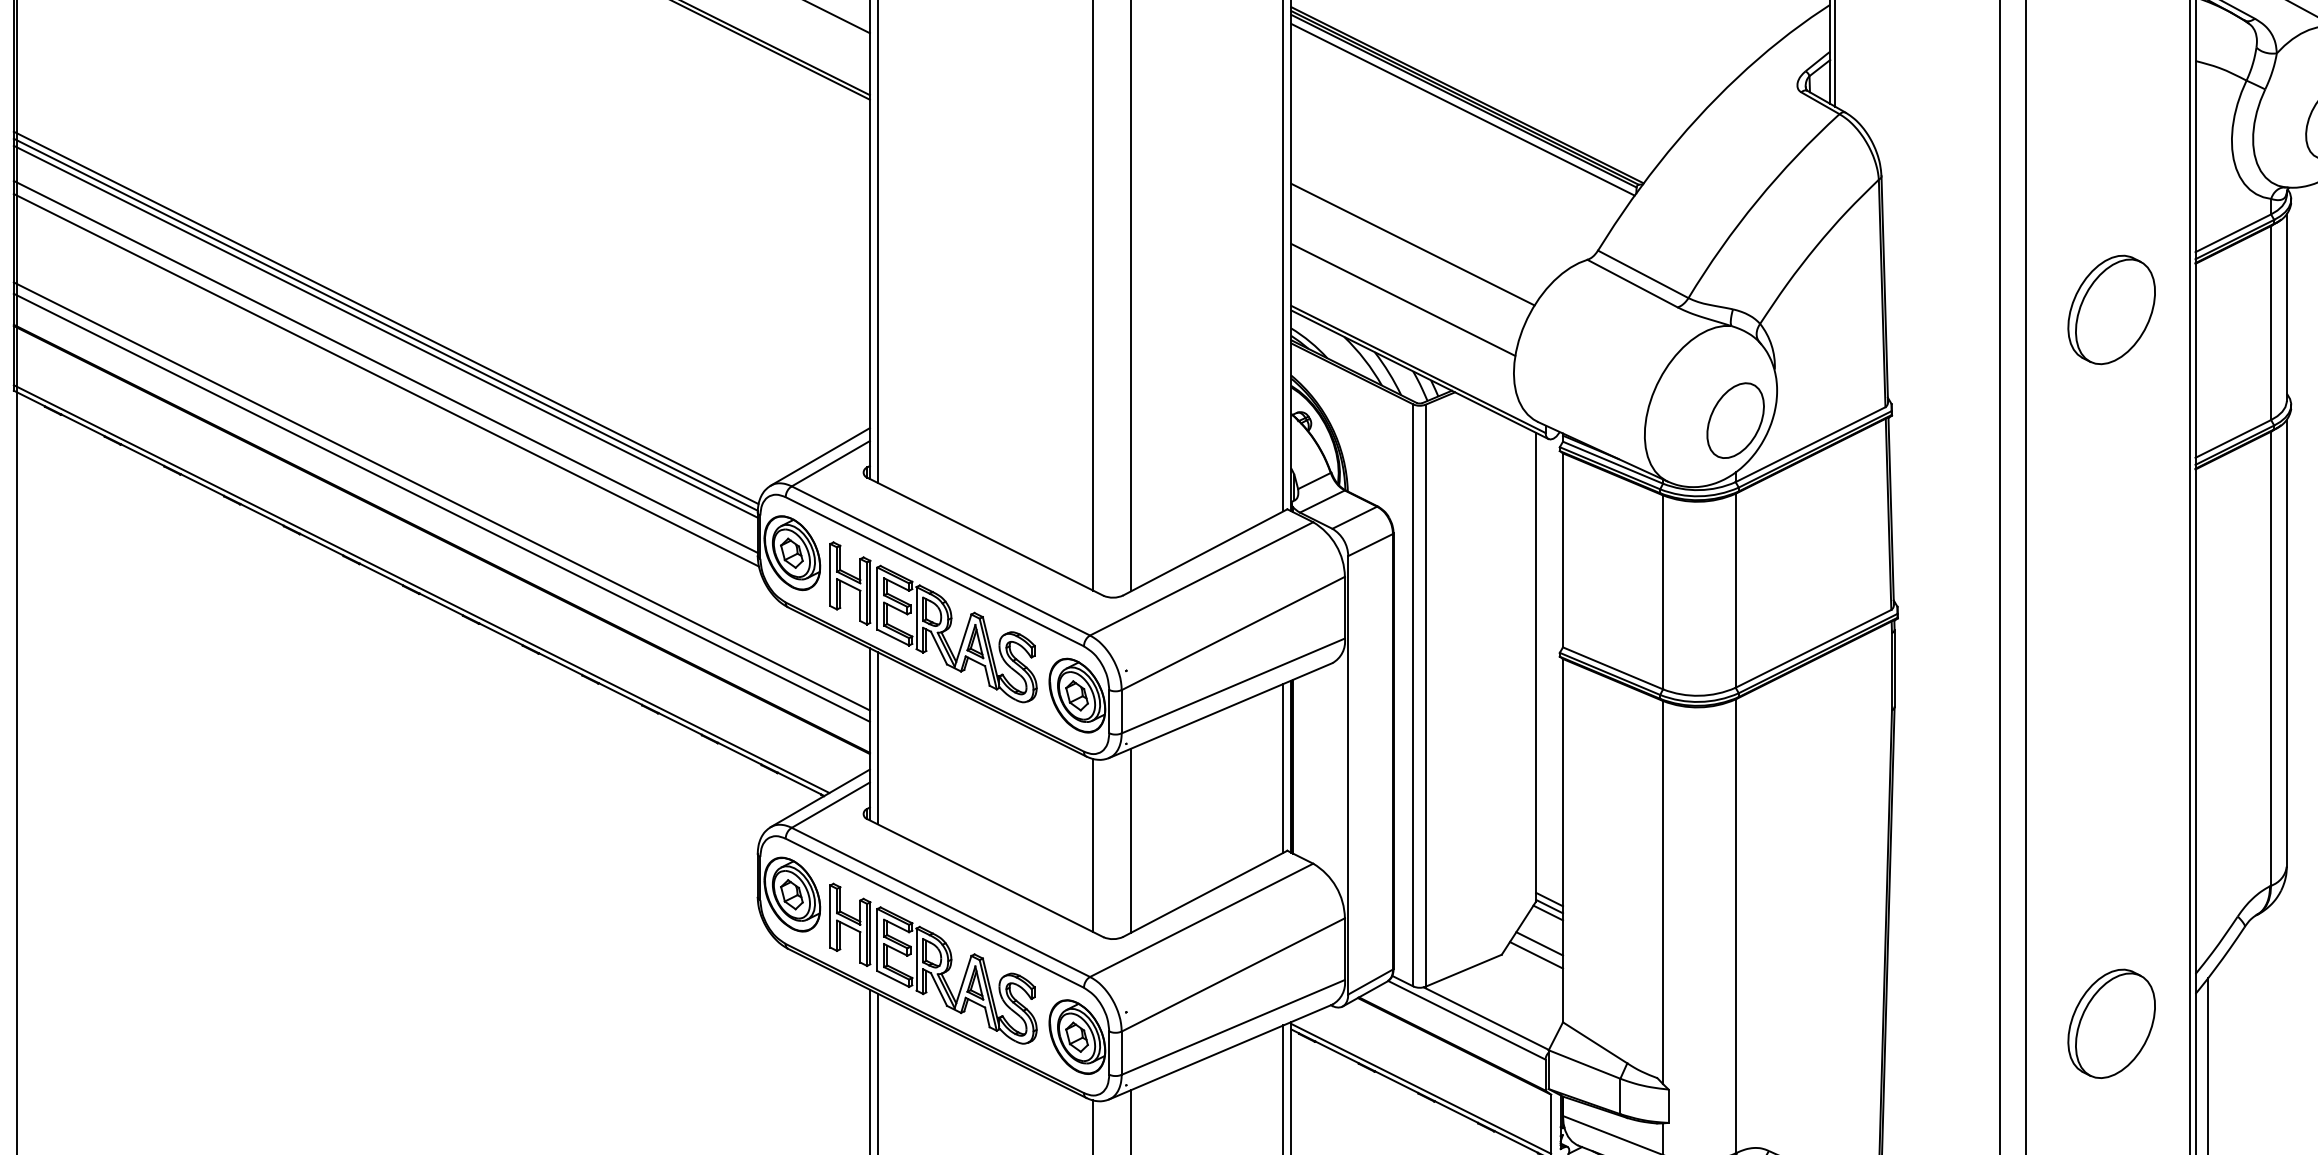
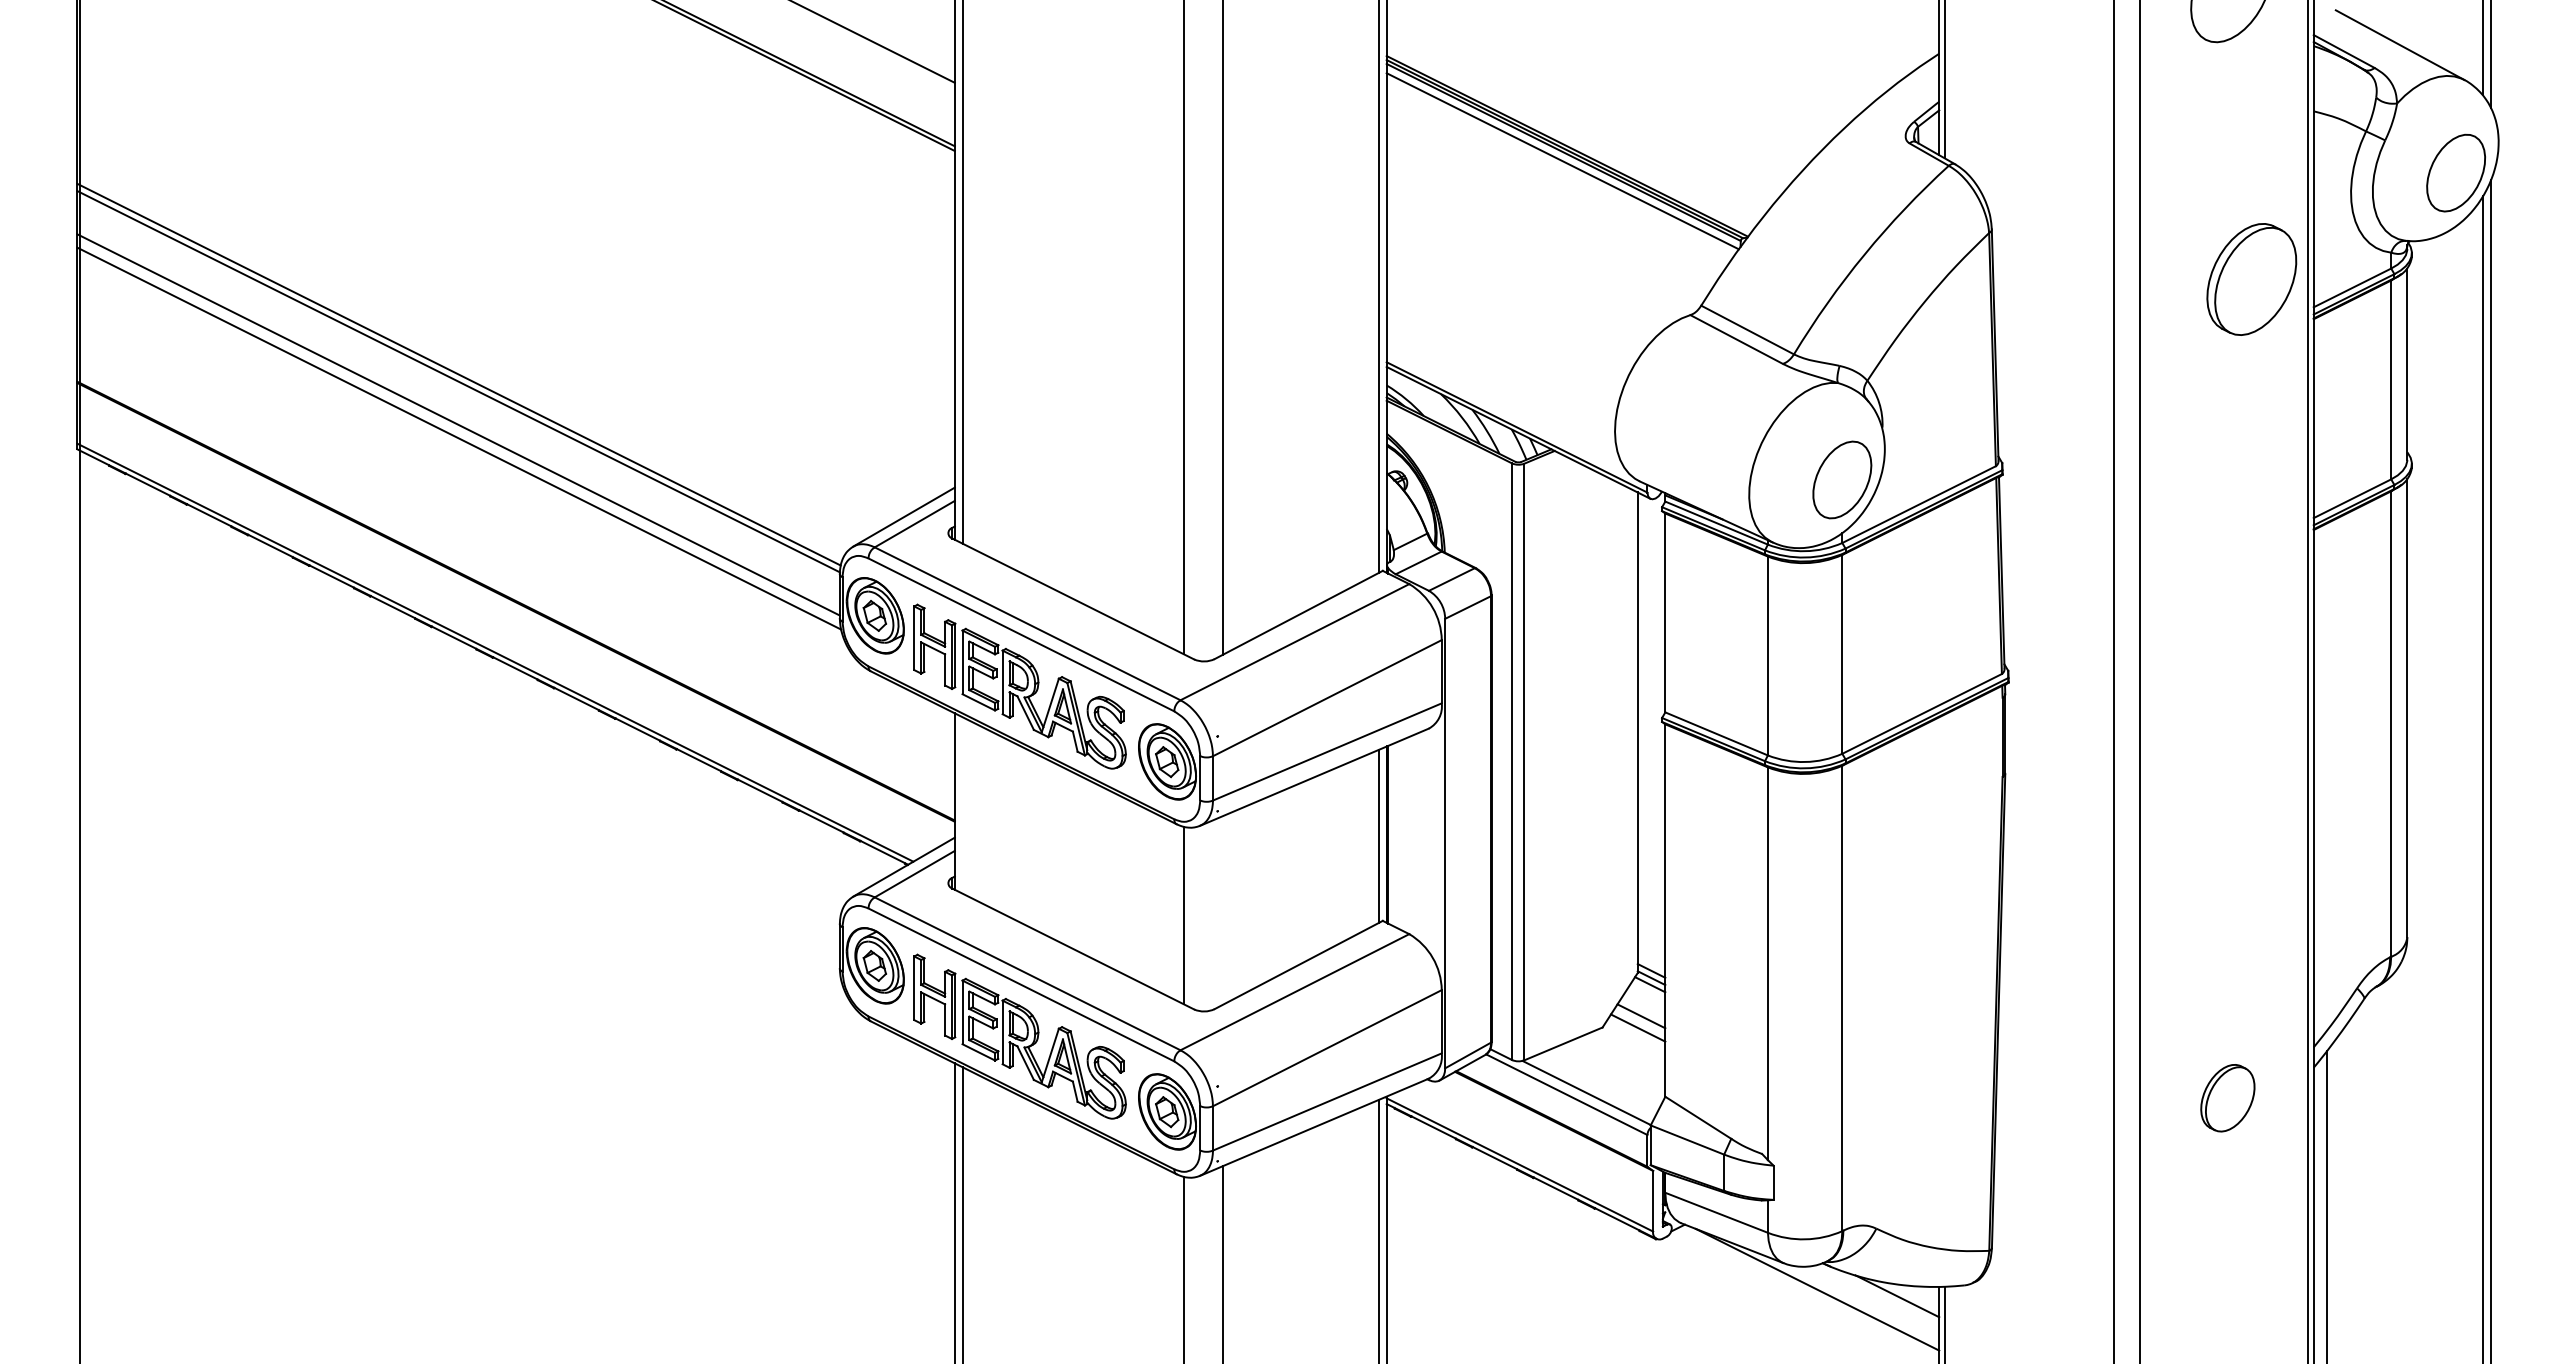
line: (1412, 244) -> (1511, 299), removed
line: (1403, 299) -> (1501, 355), removed
part: (2111, 309) -> (2251, 279), moved
line: (385, 331) -> (458, 388), removed
line: (441, 496) -> (515, 557), removed
line: (441, 507) -> (515, 568), removed
line: (877, 738) -> (962, 805), removed
line: (1131, 840) -> (1222, 910), removed
part: (2111, 1023) -> (2227, 1097), size x0.6

